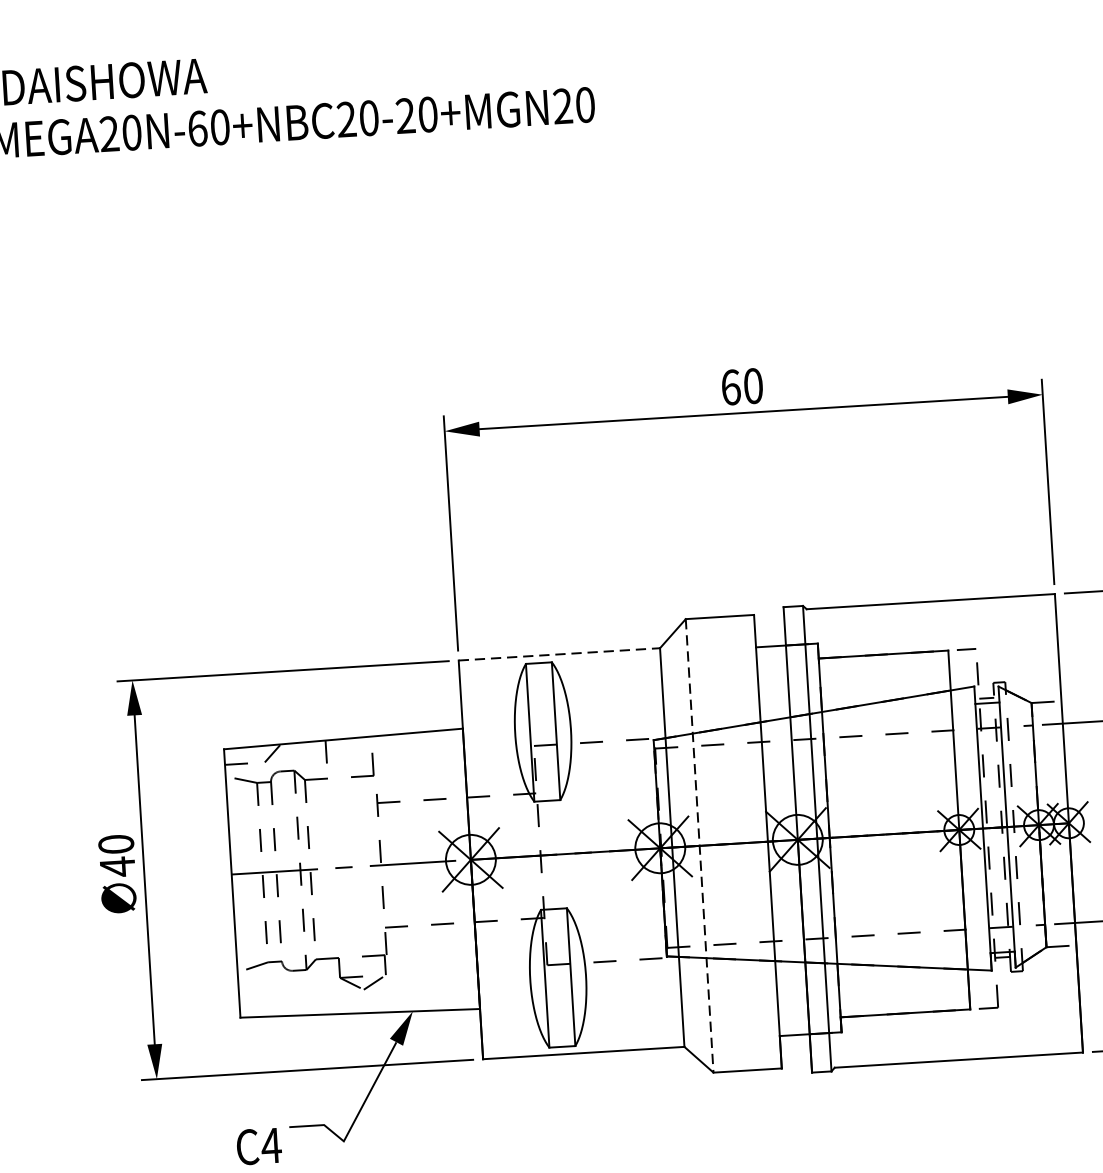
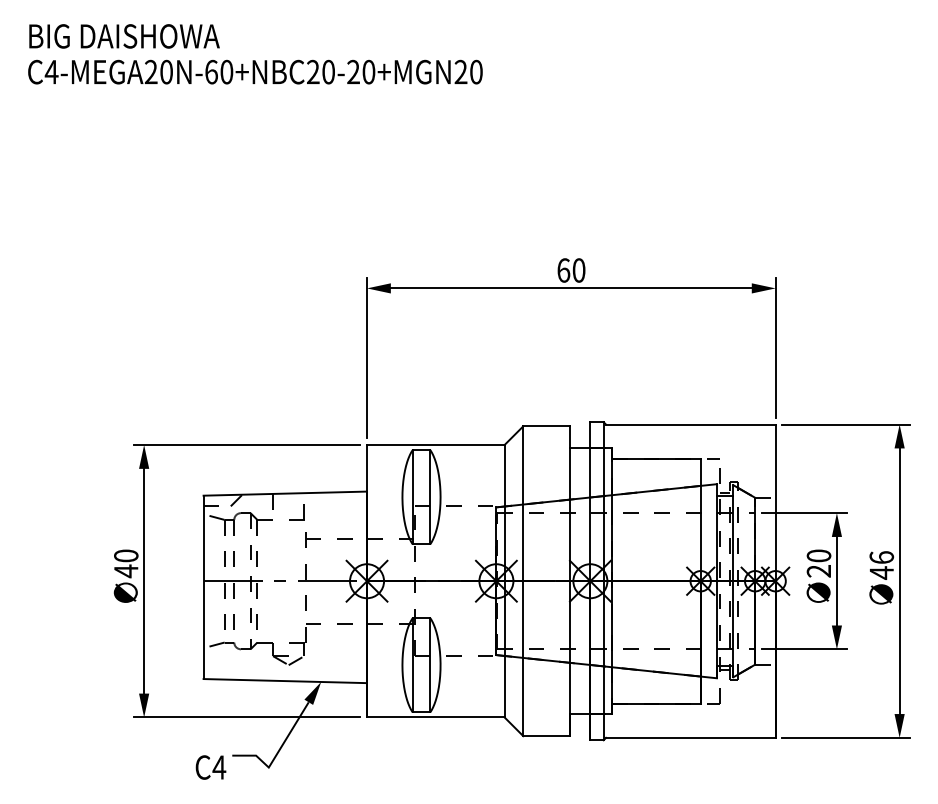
line: (558, 655) -> (435, 445), dashed -> solid
line: (699, 846) -> (523, 581), dashed -> solid

